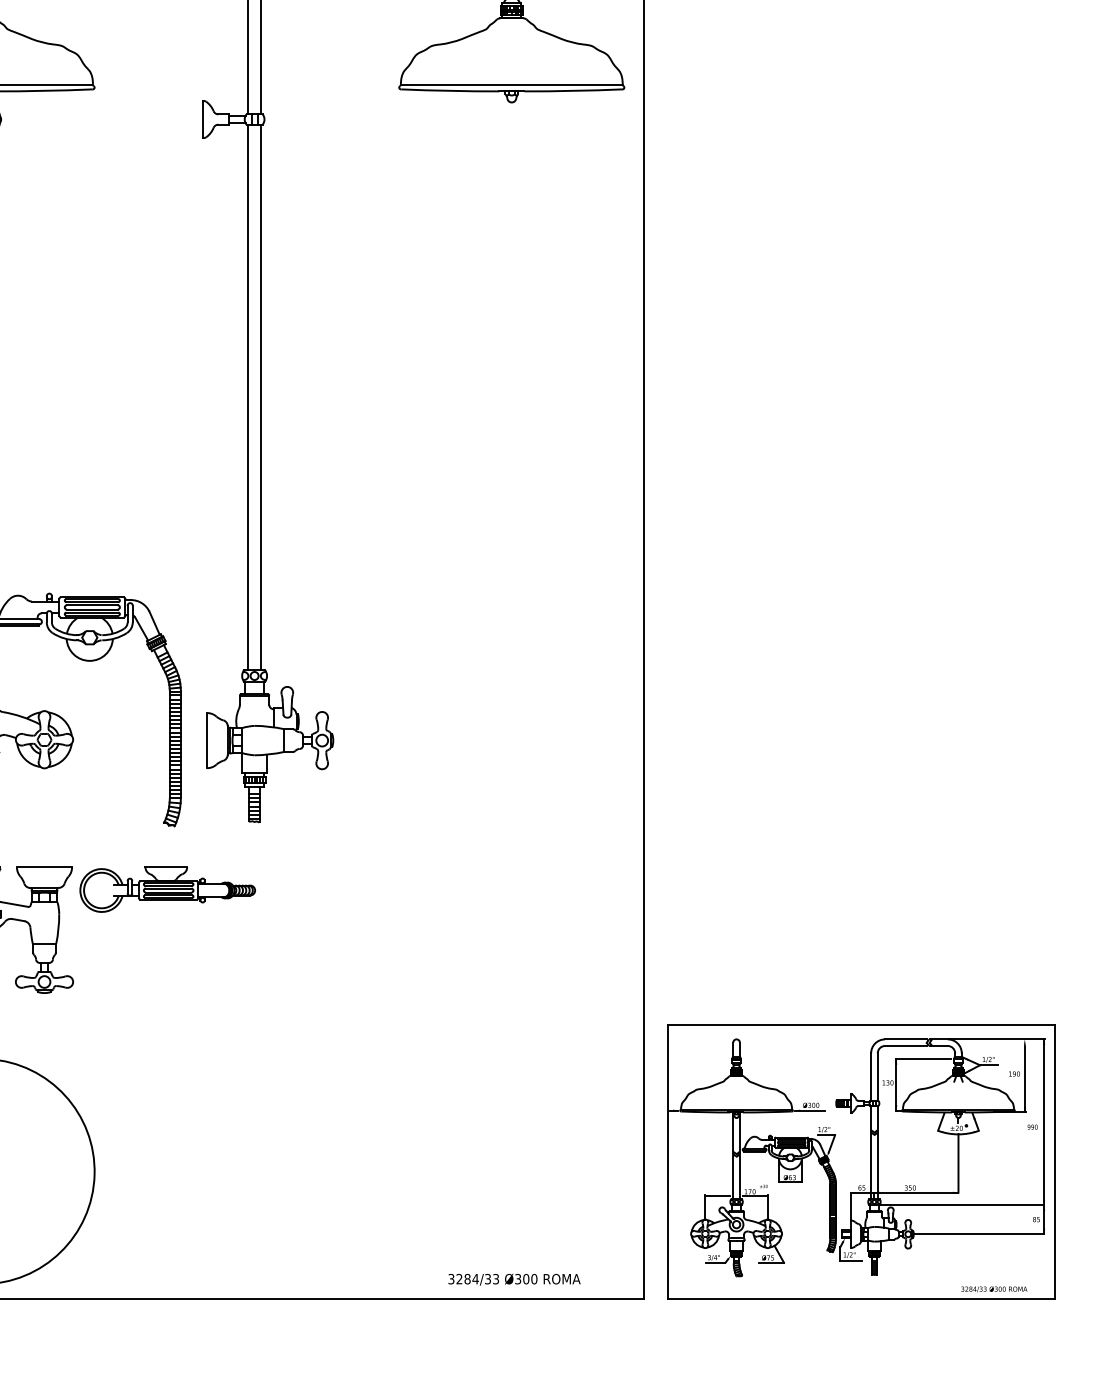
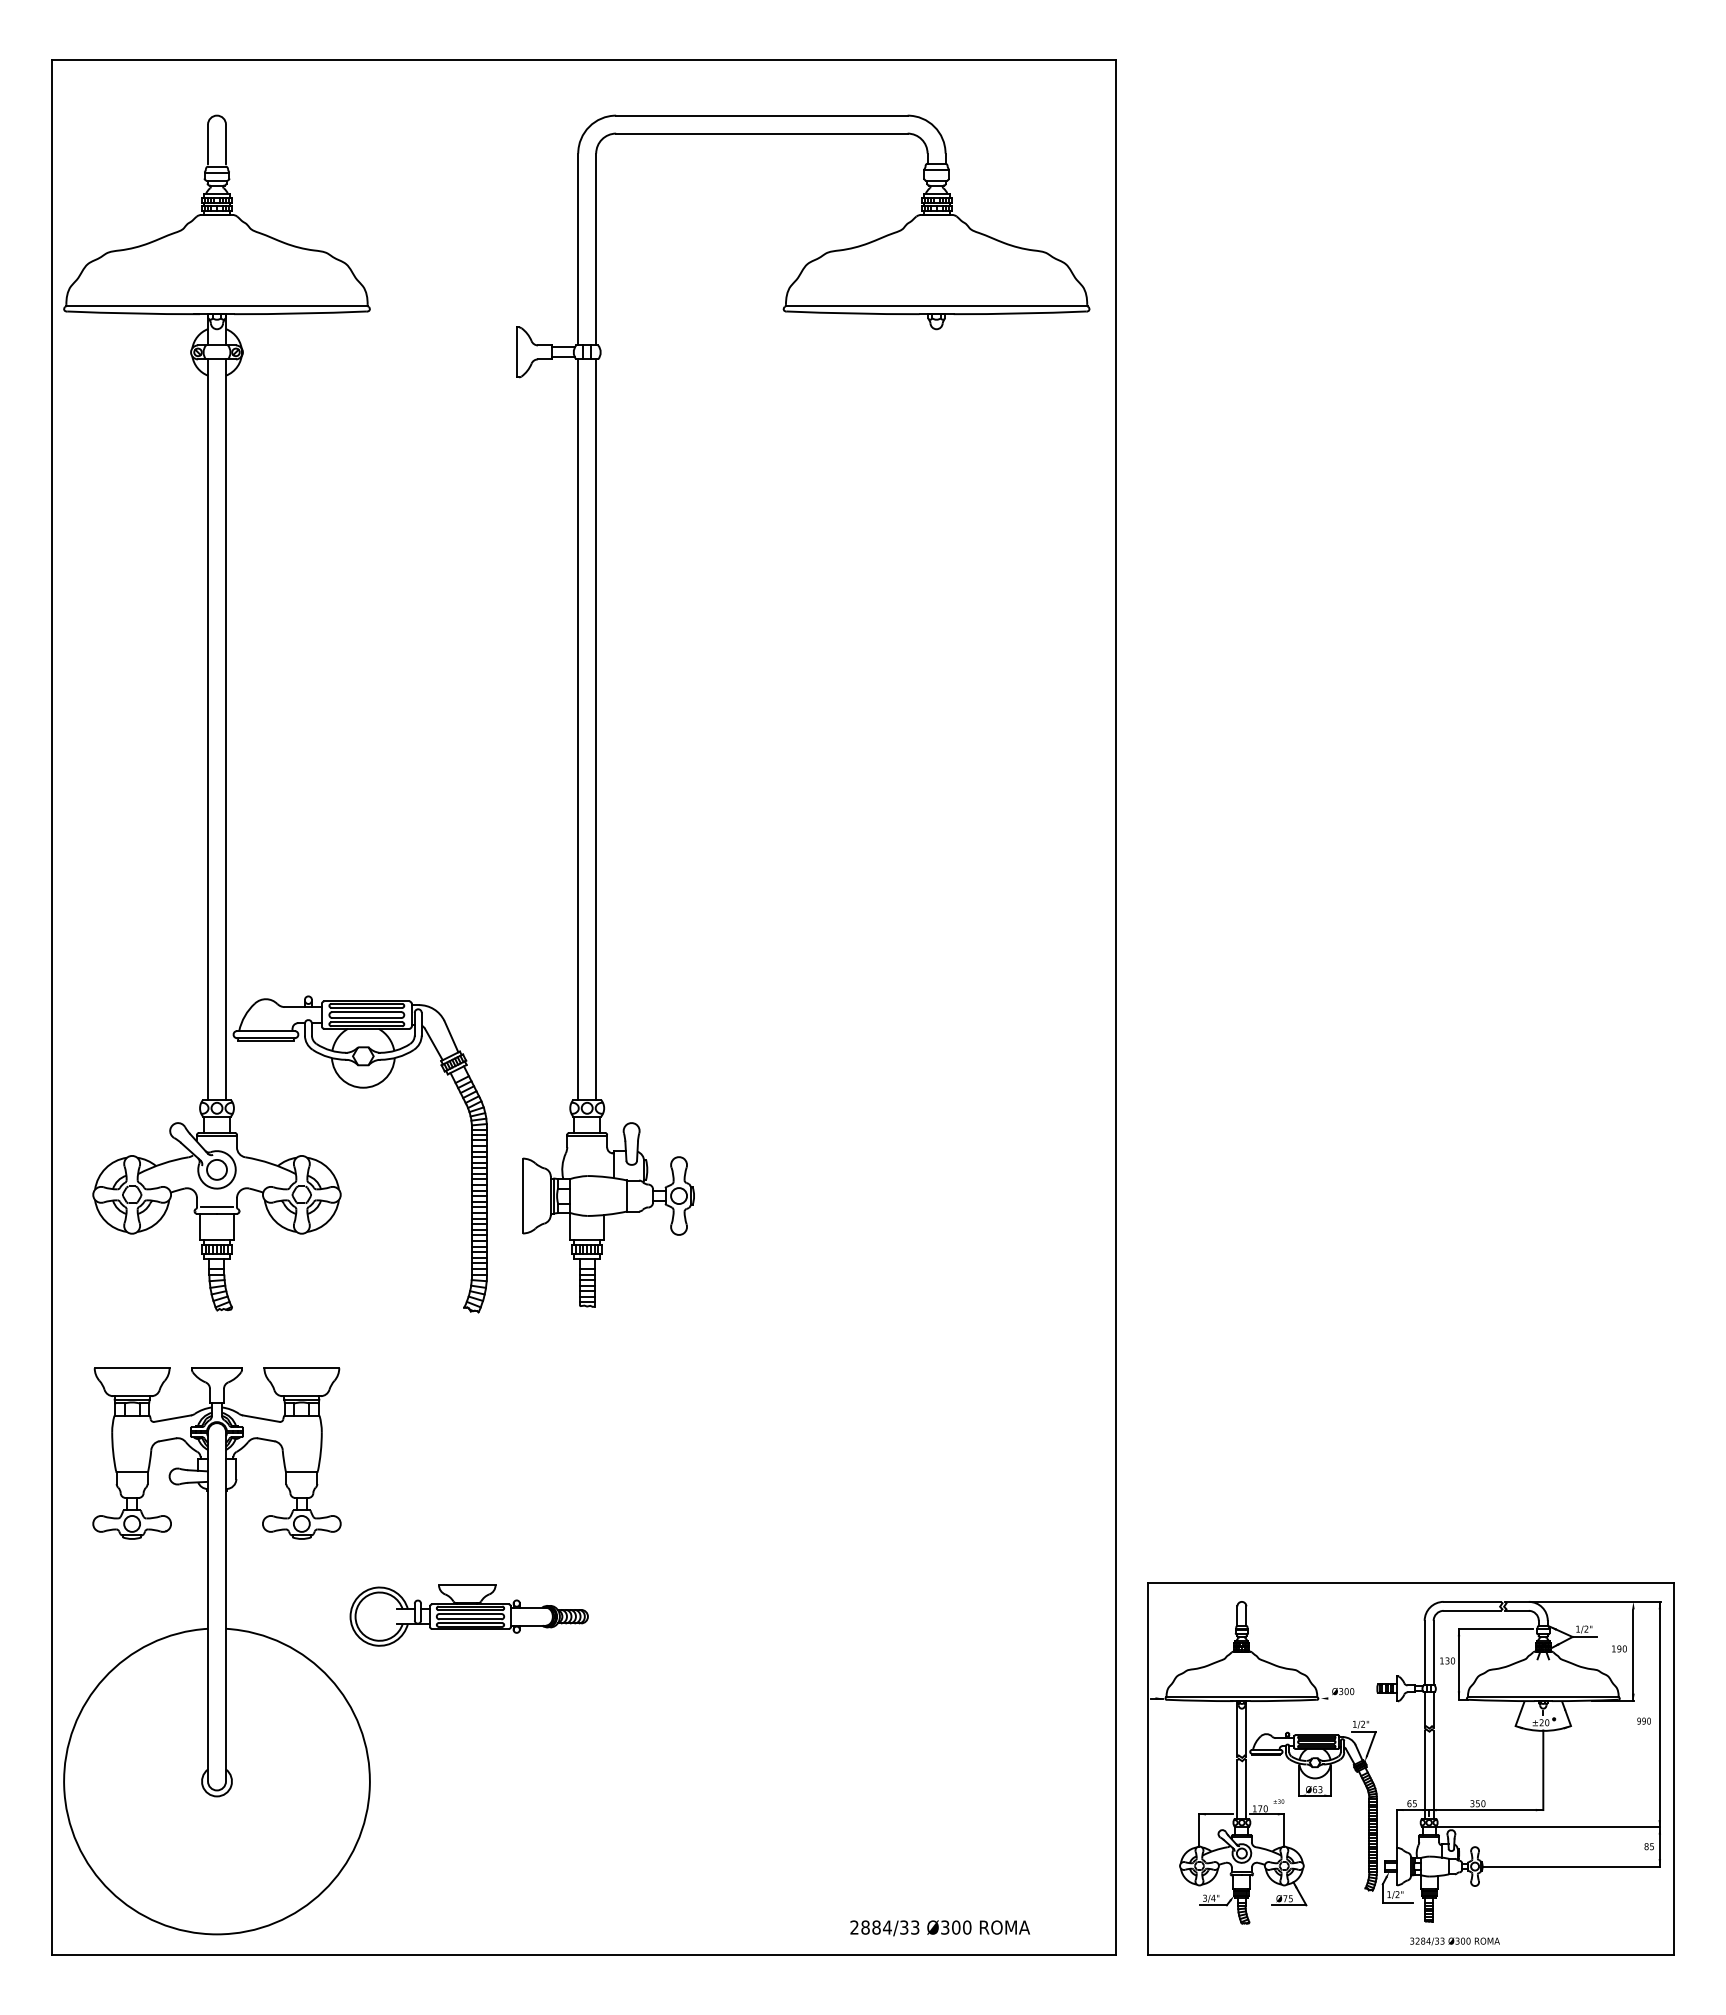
part: (167, 889) -> (468, 1615), moved
line: (809, 1110) -> (1340, 1698), removed
text: (455, 1279) -> (859, 1927), 3284/33 -> 2884/33
text: (993, 1289) -> (1454, 1941), moved

